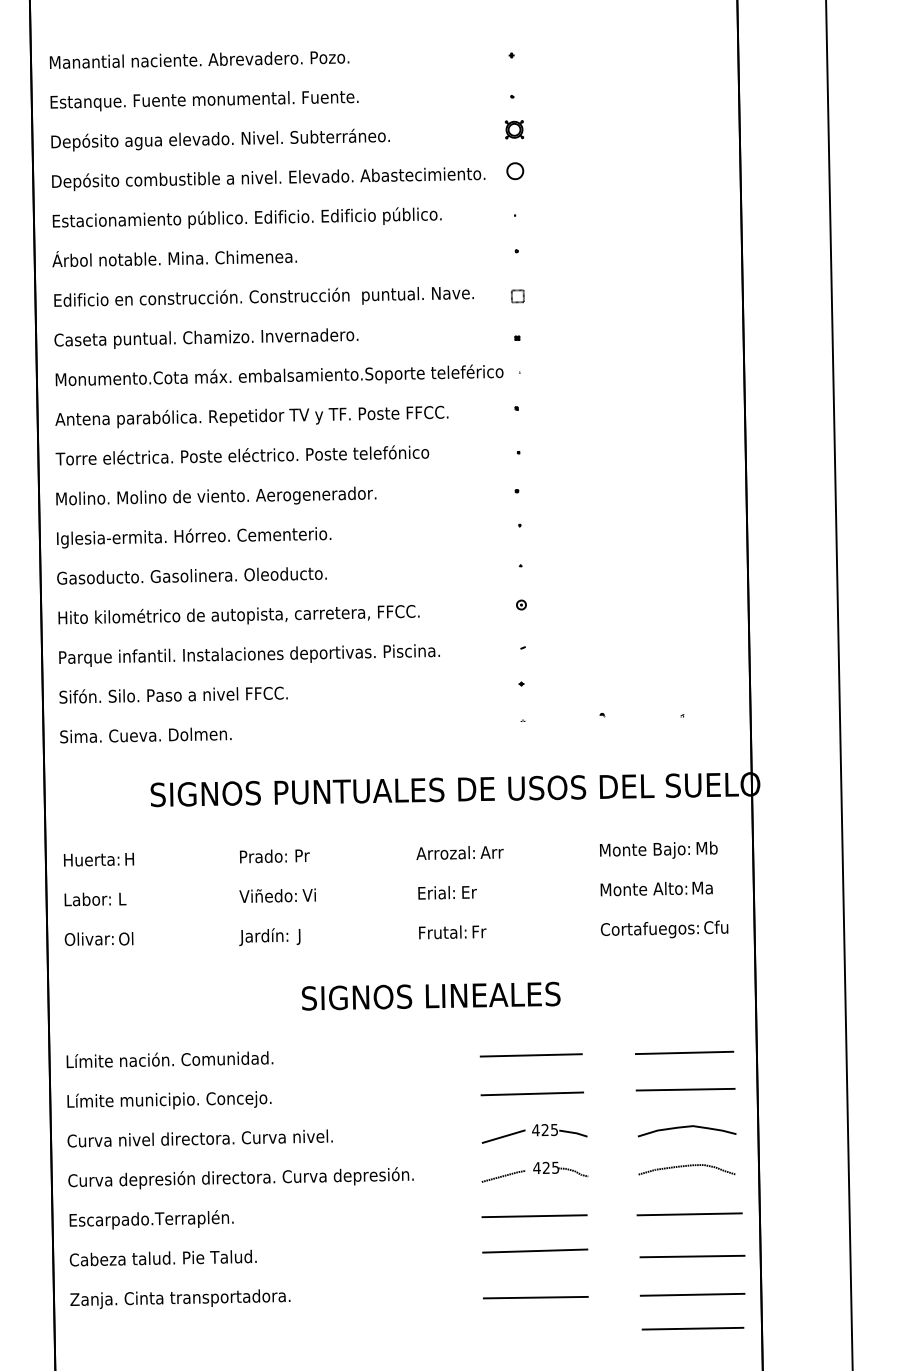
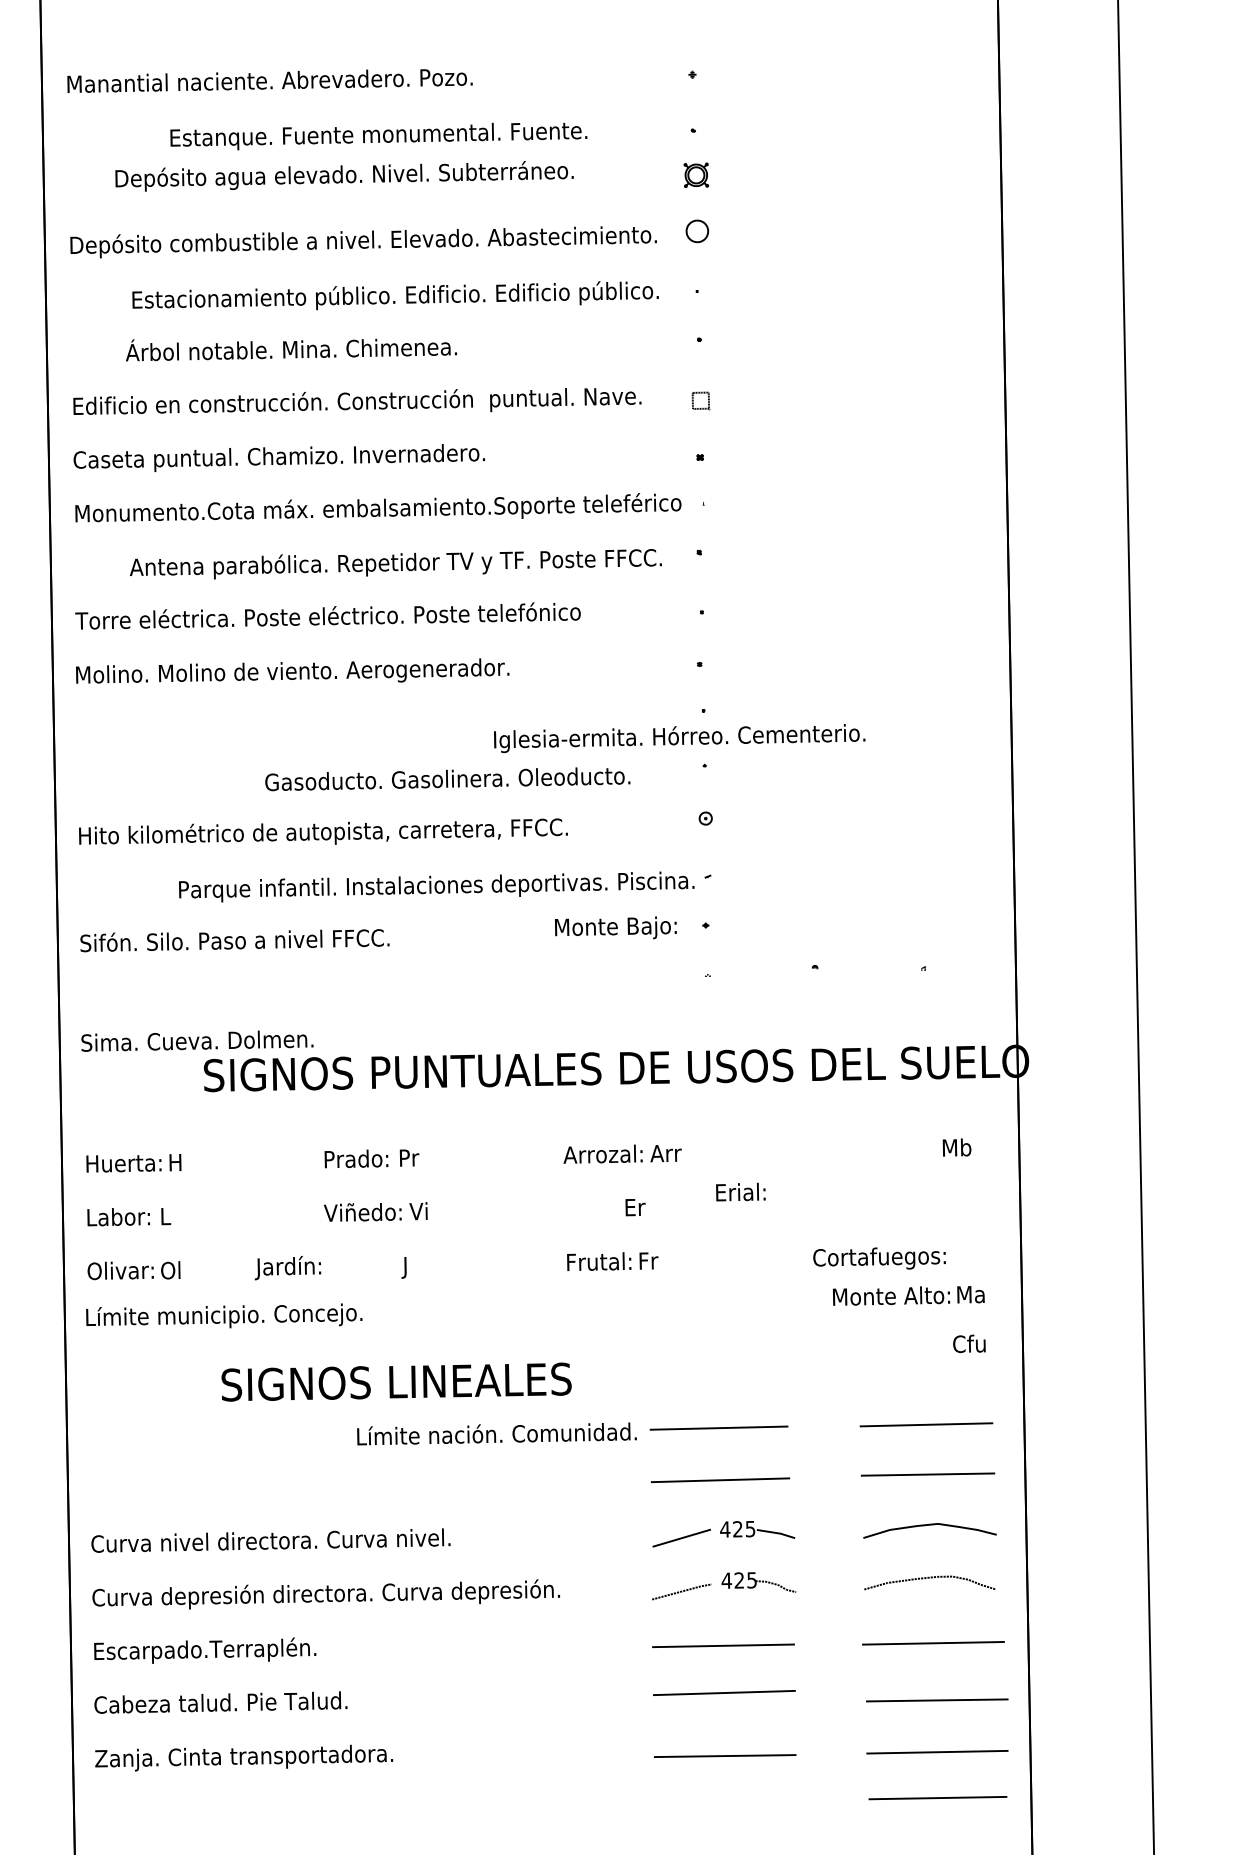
text: (204, 101) -> (378, 136), moved
text: (220, 140) -> (344, 176), moved
text: (247, 217) -> (395, 295), moved
text: (174, 258) -> (291, 349), moved
text: (251, 417) -> (395, 564), moved
text: (193, 537) -> (679, 738), moved
text: (191, 576) -> (447, 779), moved
text: (249, 655) -> (436, 886), moved
text: (145, 734) -> (197, 1040), moved
text: (644, 850) -> (615, 927), moved
text: (656, 888) -> (908, 1295), moved
text: (436, 892) -> (740, 1191), moved
text: (716, 927) -> (969, 1343), moved
text: (263, 937) -> (287, 1268), moved
text: (431, 995) -> (396, 1381), moved
text: (169, 1059) -> (496, 1433), moved
text: (169, 1099) -> (224, 1315), moved

